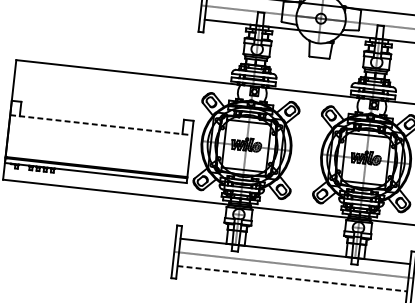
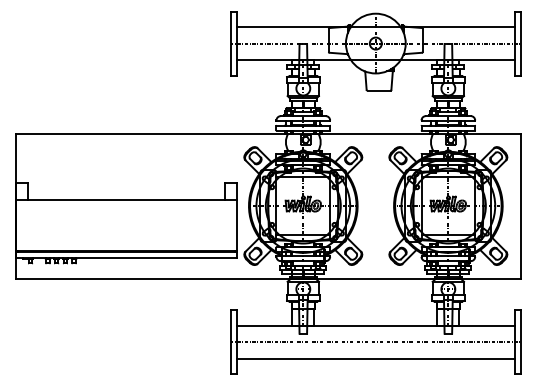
line: (101, 125) -> (126, 200), dashed -> solid
line: (292, 278) -> (376, 358), dashed -> solid

